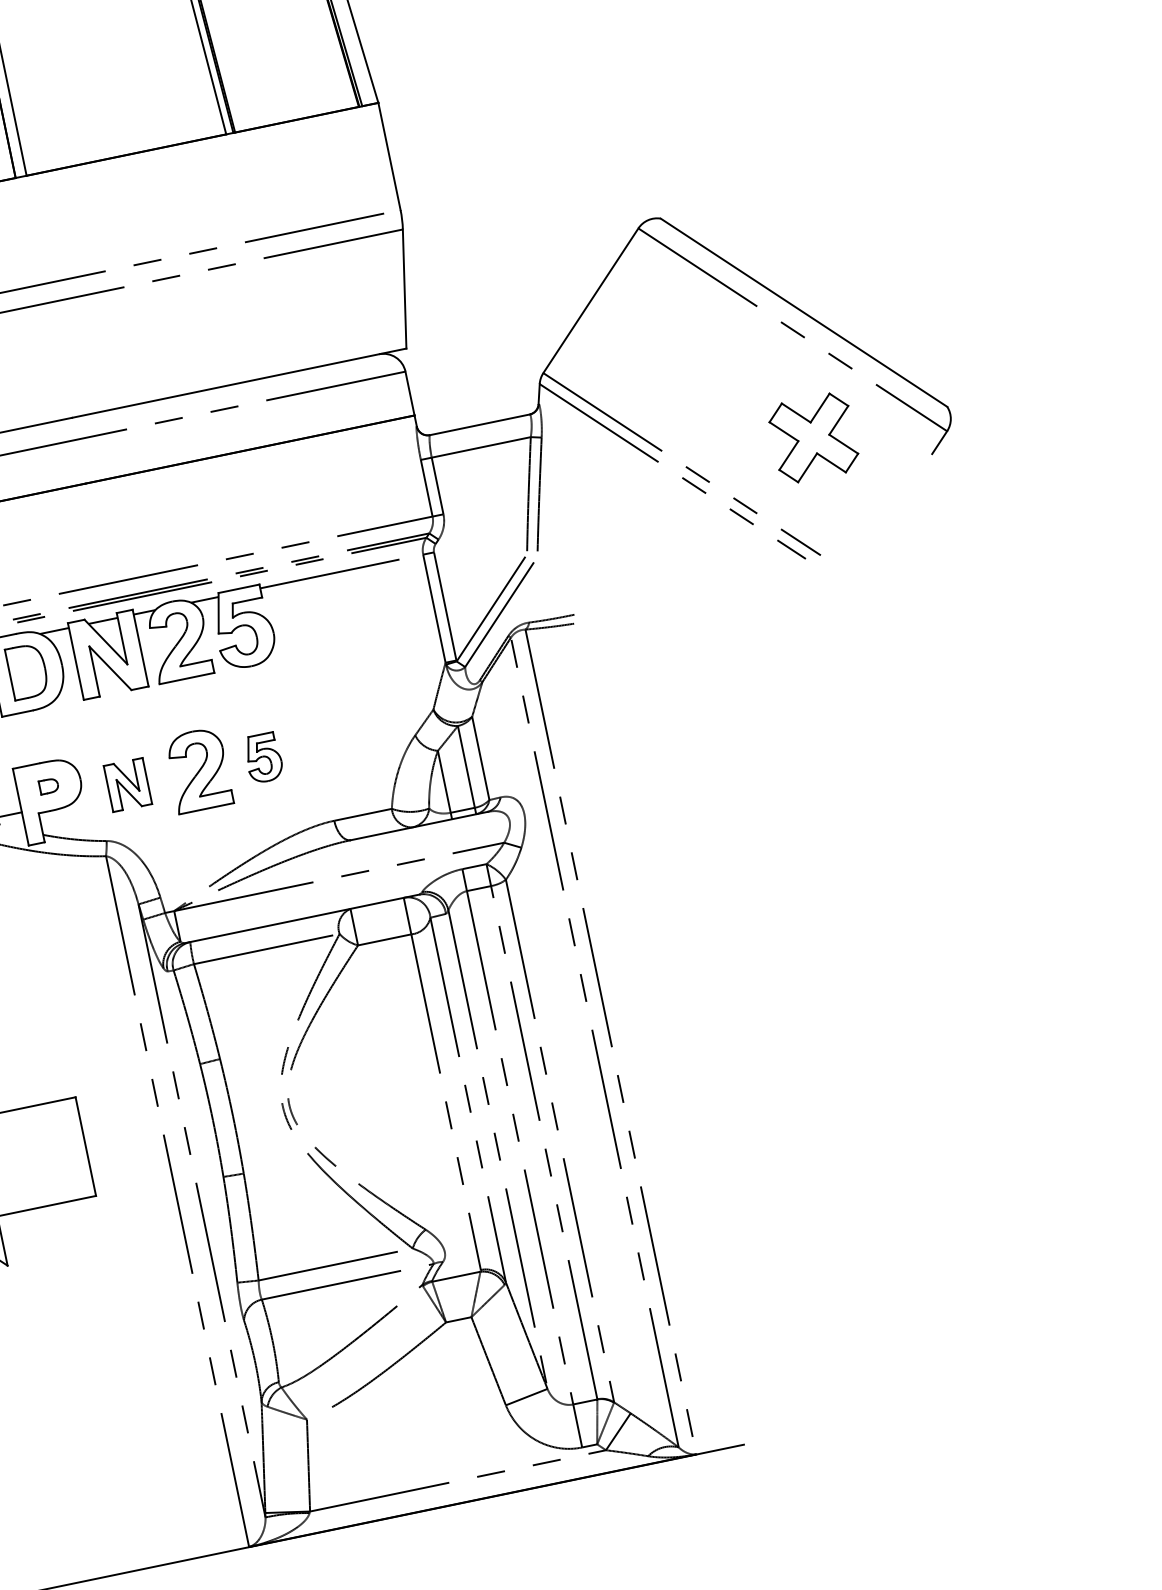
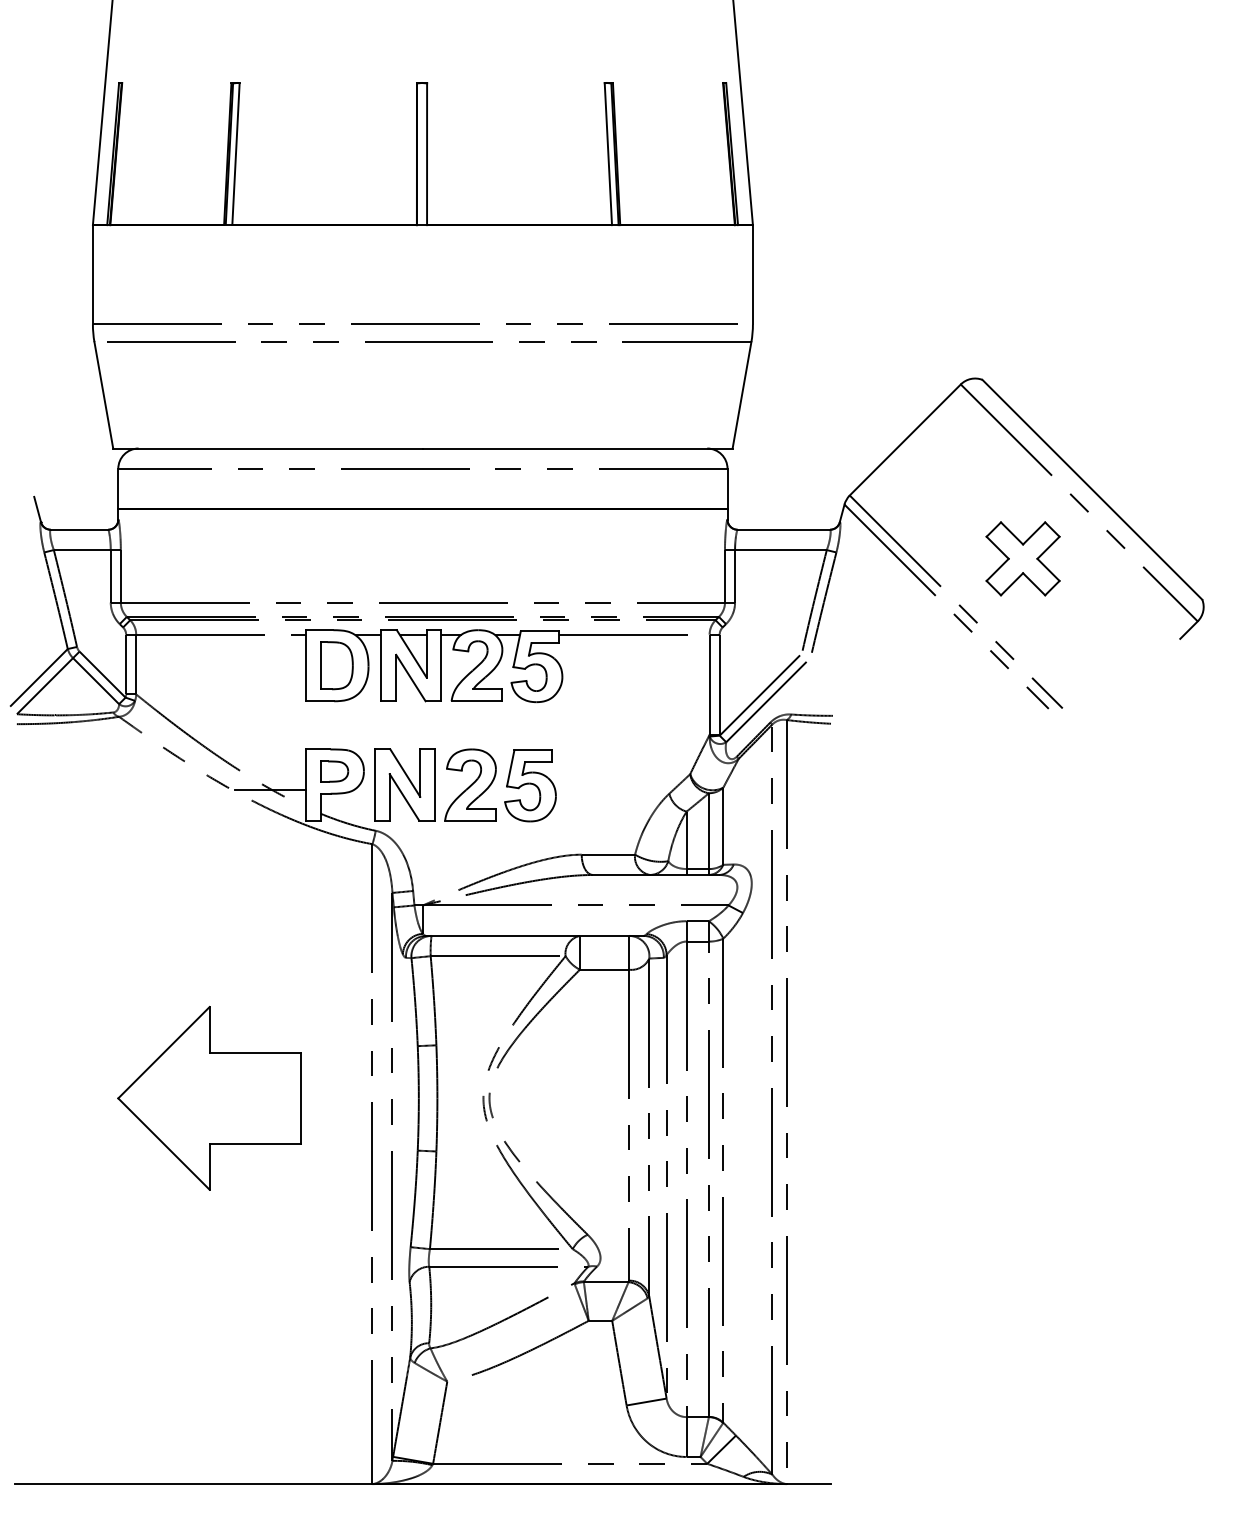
part: (813, 437) -> (1022, 558), moved
part: (263, 757) -> (530, 785), size x1.67
part: (127, 784) -> (404, 784), size x1.67
part: (48, 786) -> (334, 771), size x1.67

